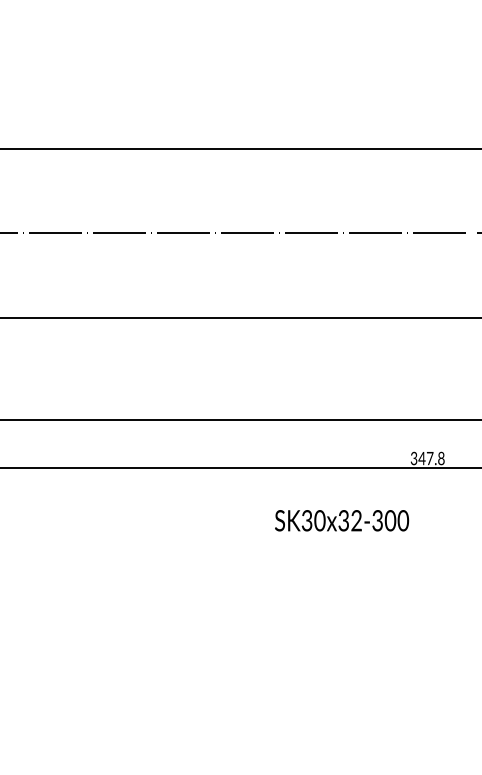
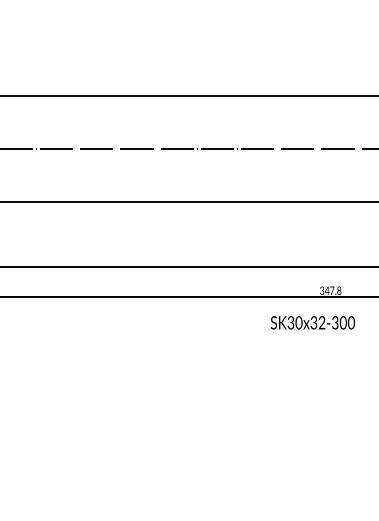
text: (341, 520) -> (312, 322), moved

